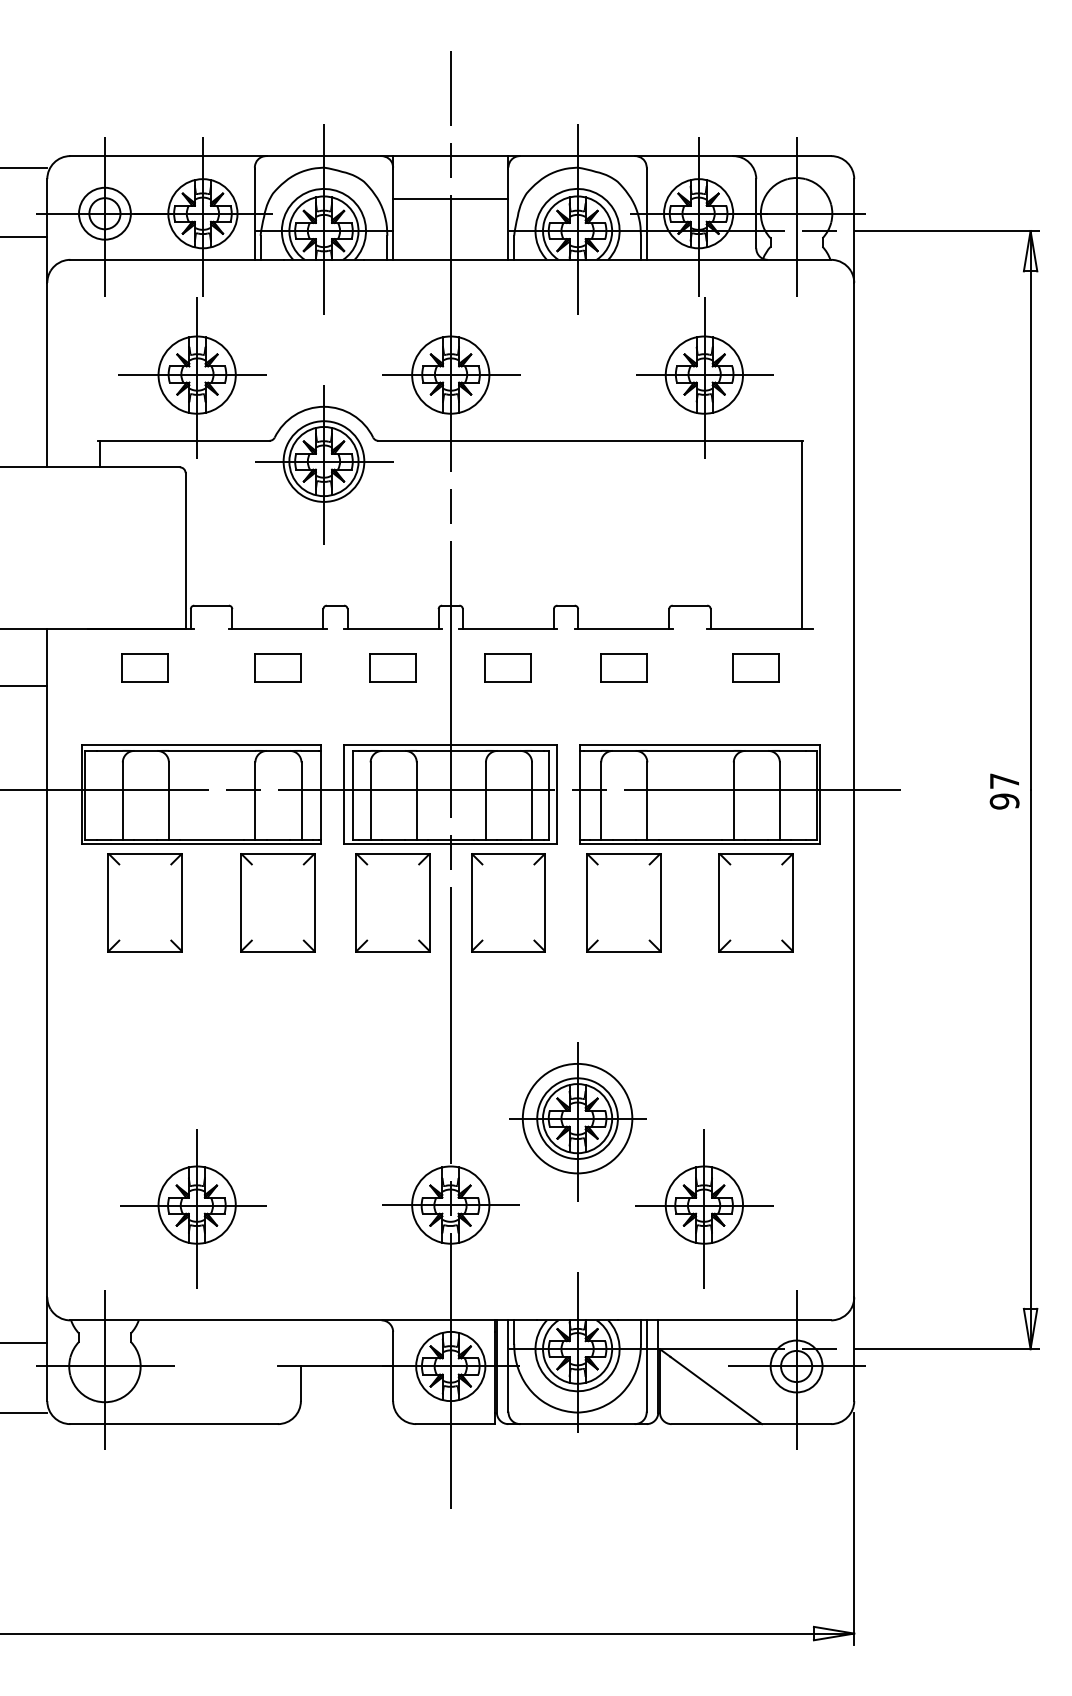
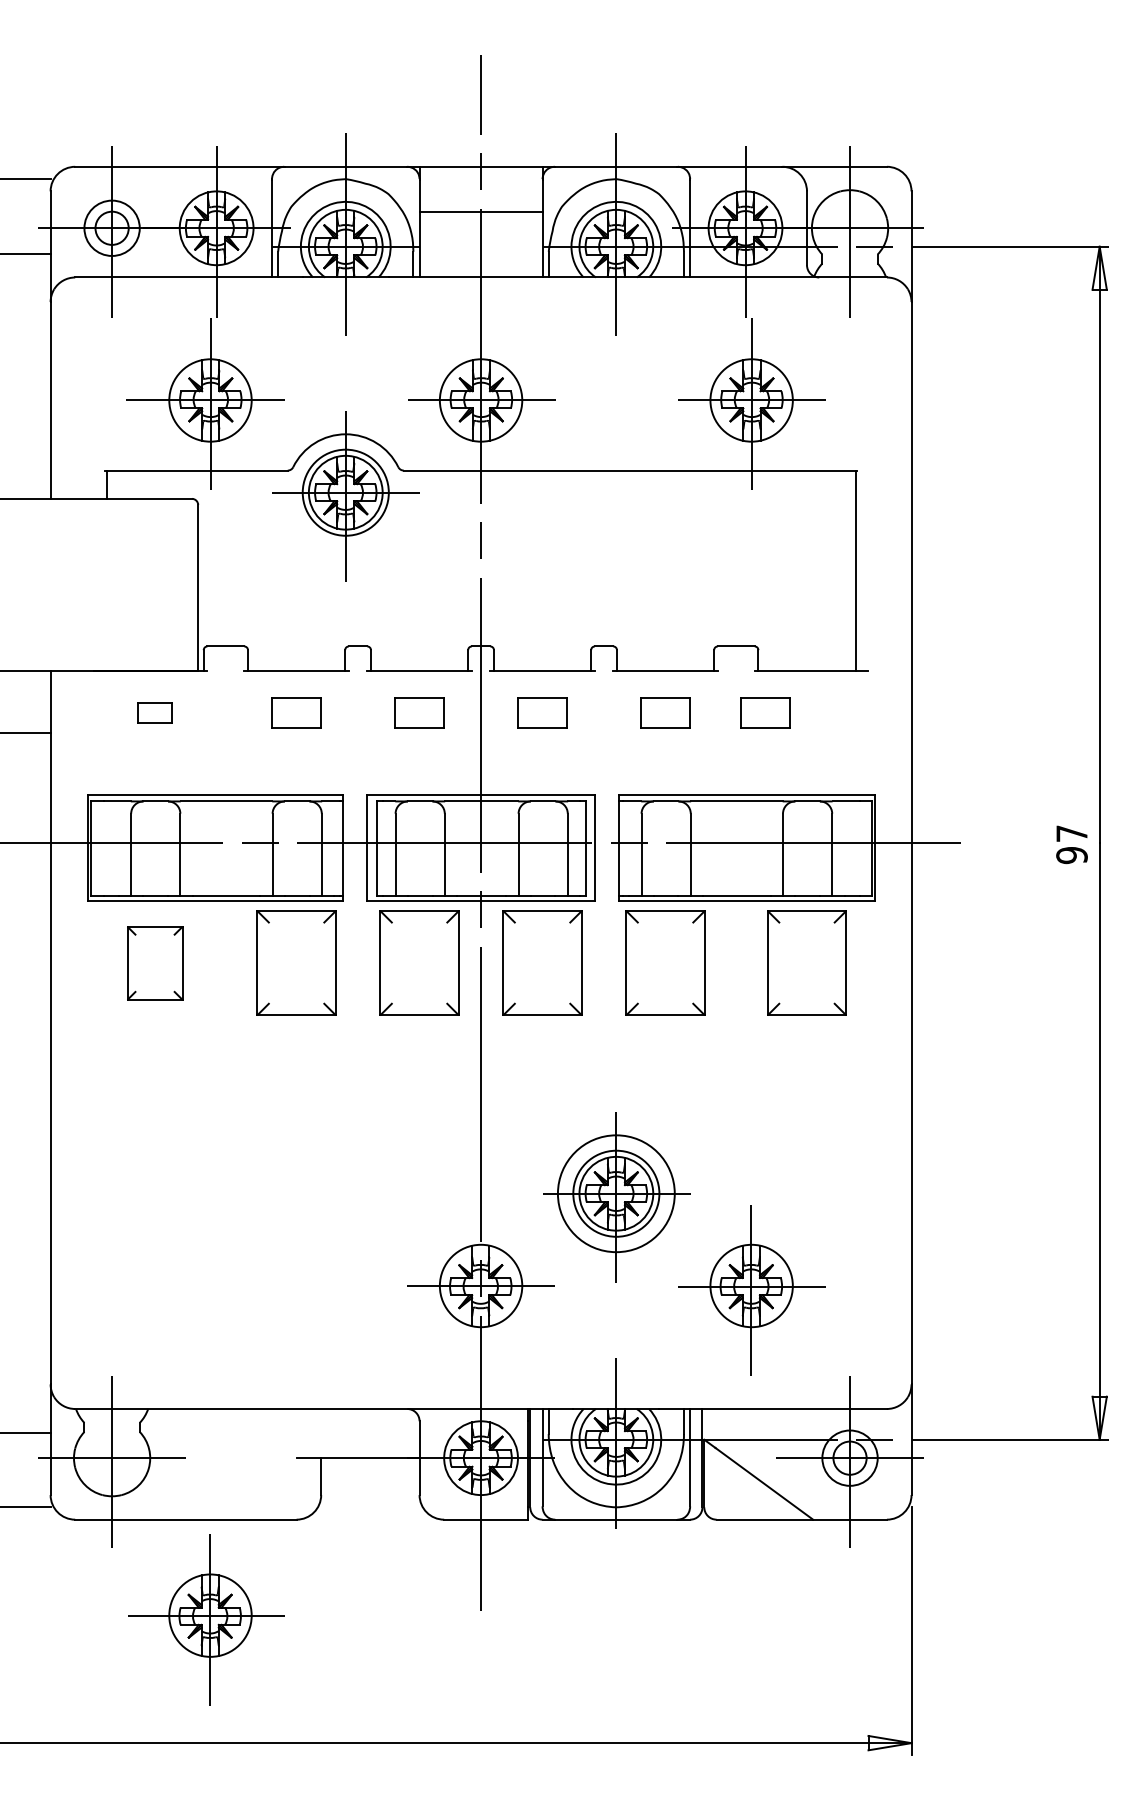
part: (144, 667) -> (154, 712), size x0.7
part: (755, 667) -> (764, 712), moved
part: (144, 902) -> (154, 963), size x0.7
part: (193, 1208) -> (206, 1619), moved

